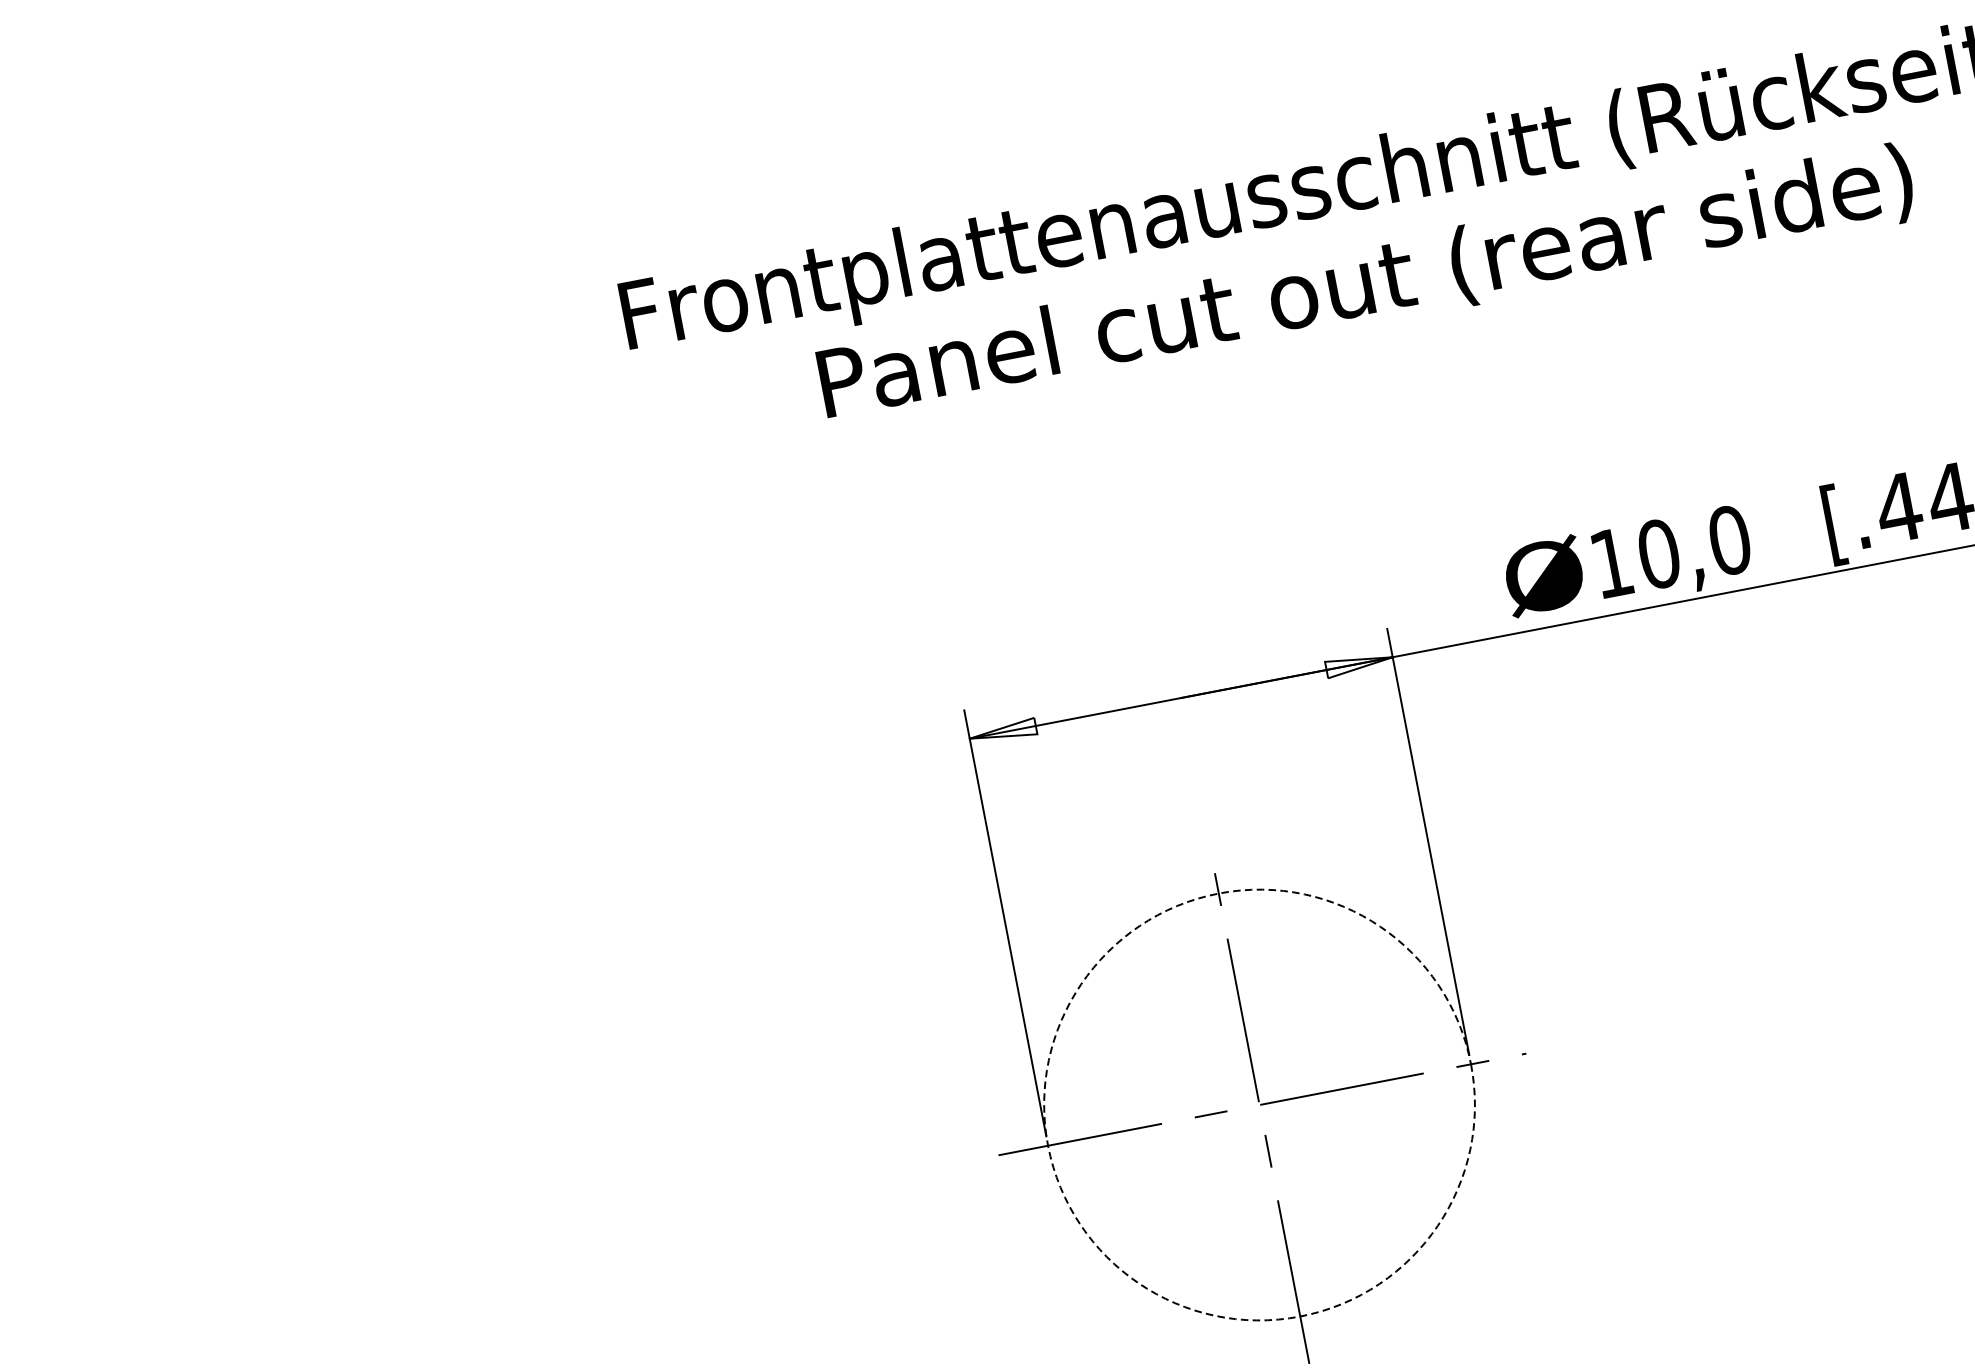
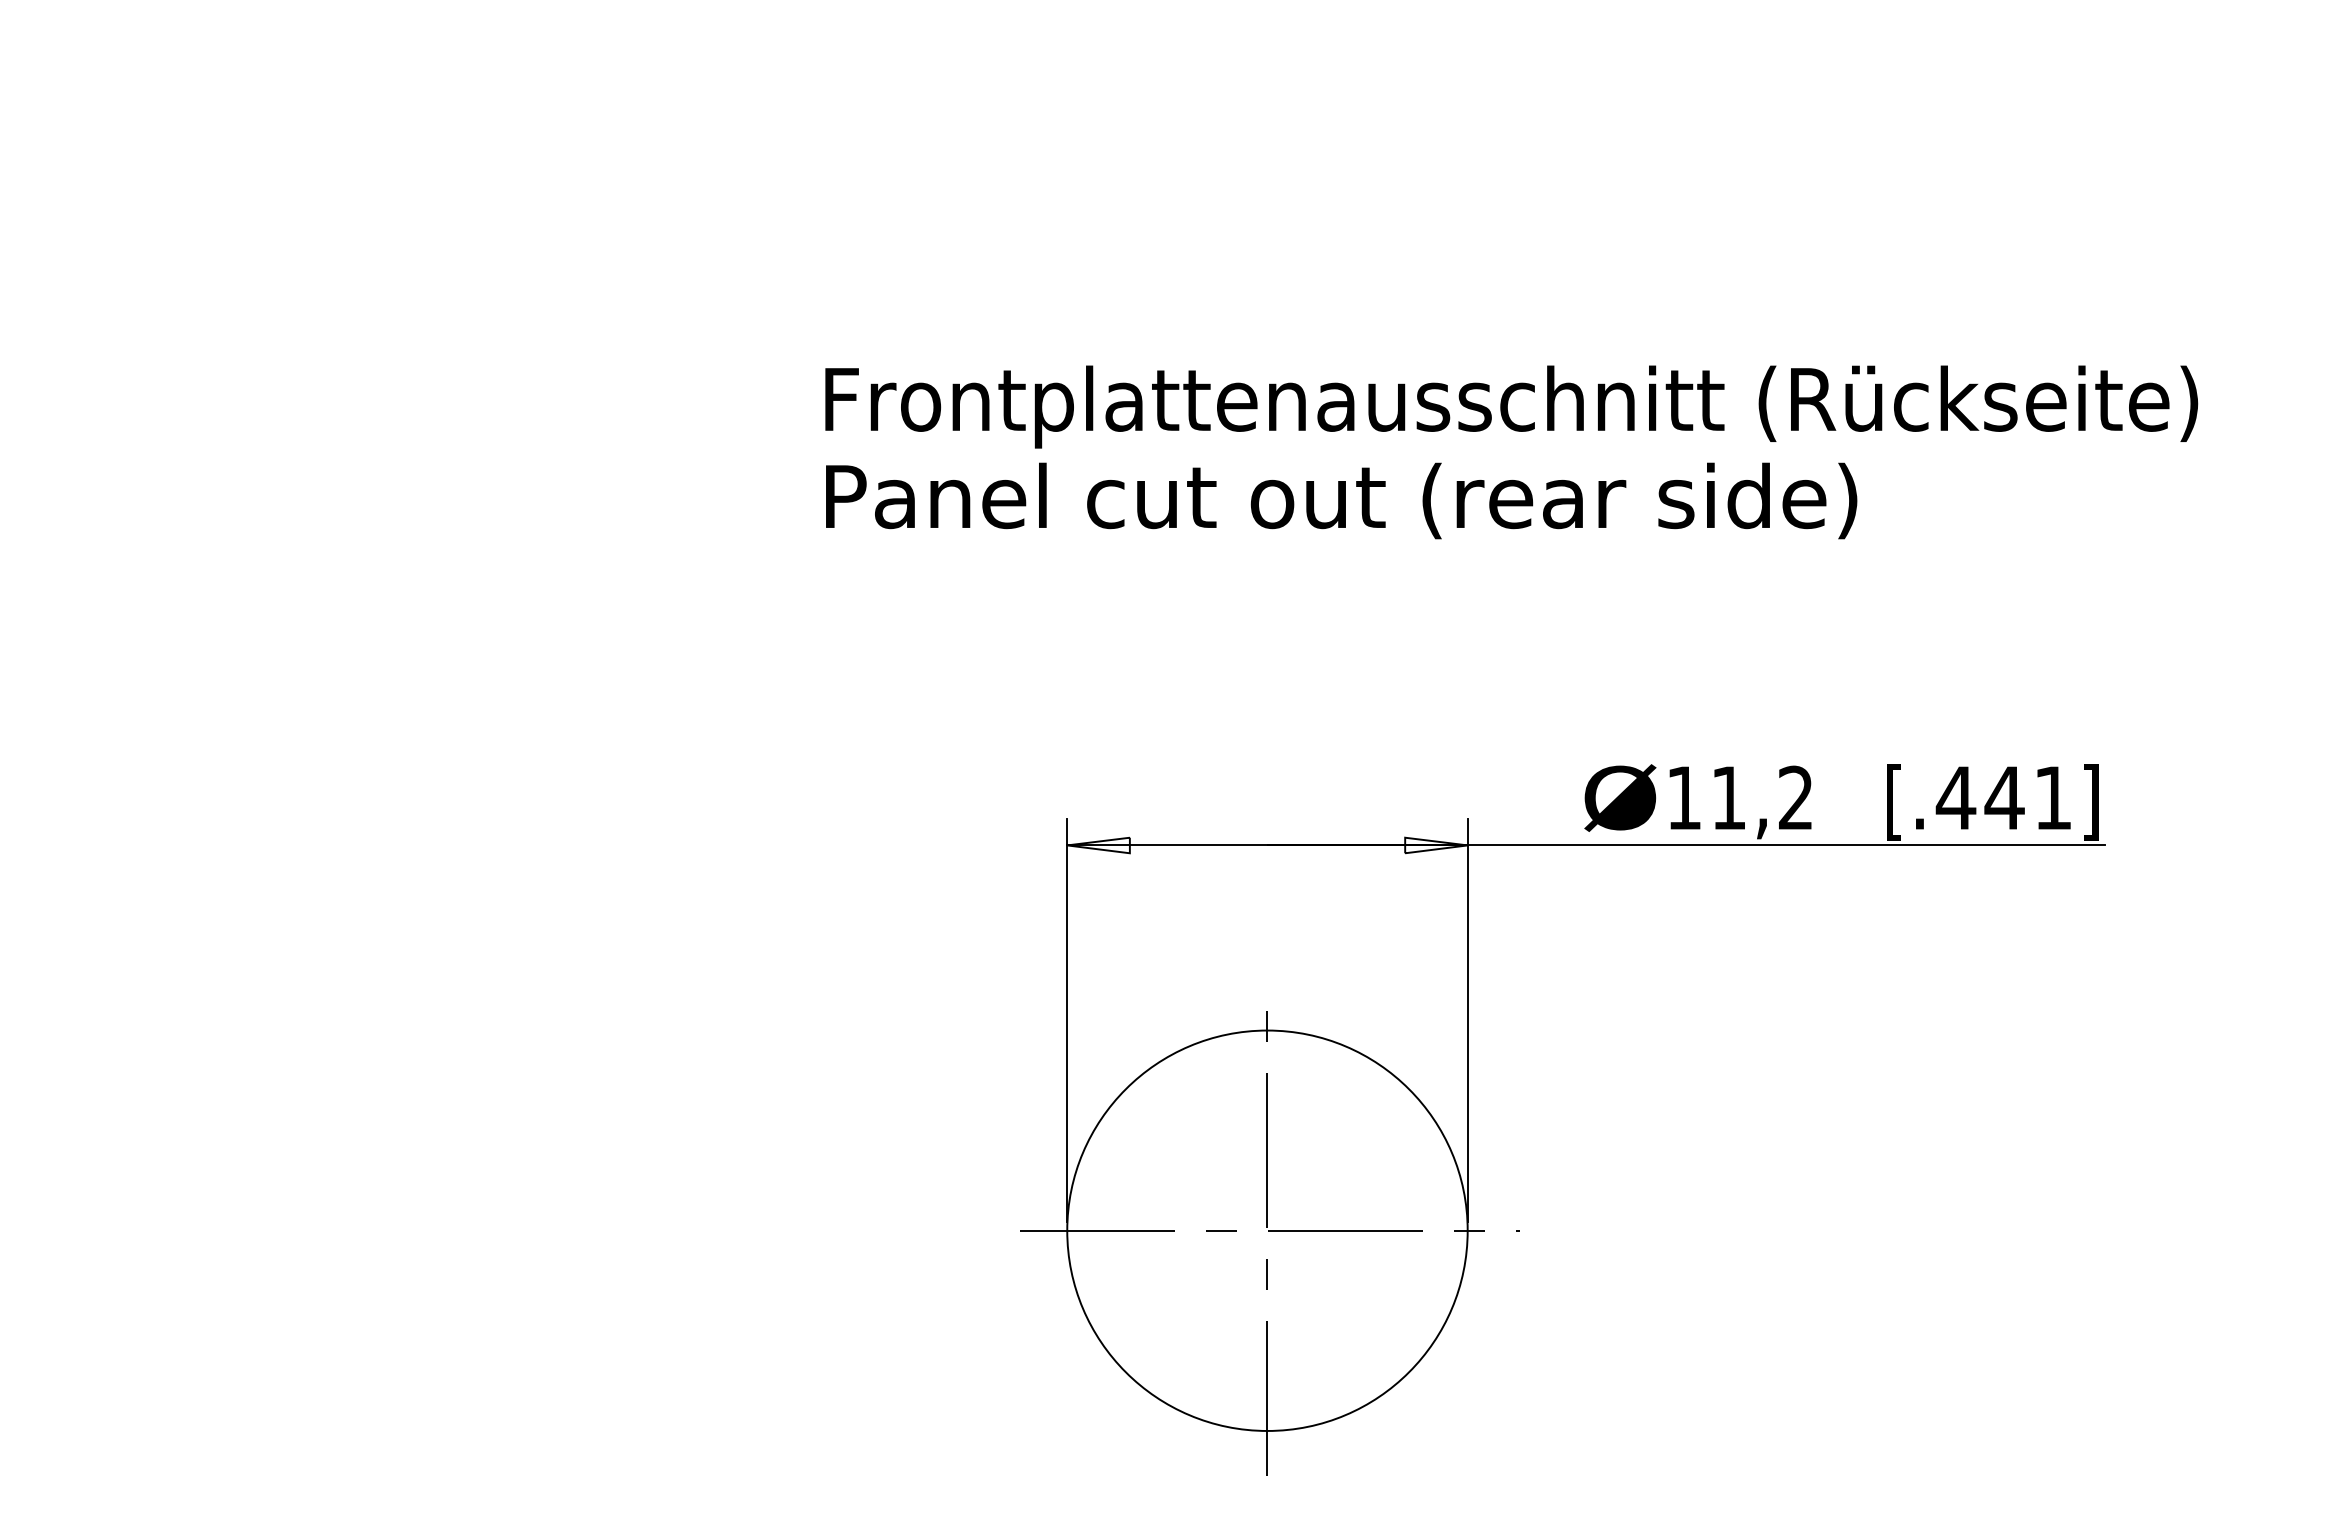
text: (1366, 284) -> (1341, 500), moved
text: (1694, 546) -> (1762, 797), 10,0 -> 11,2
circle: (1259, 1104) -> (1267, 1230), dashed -> solid

